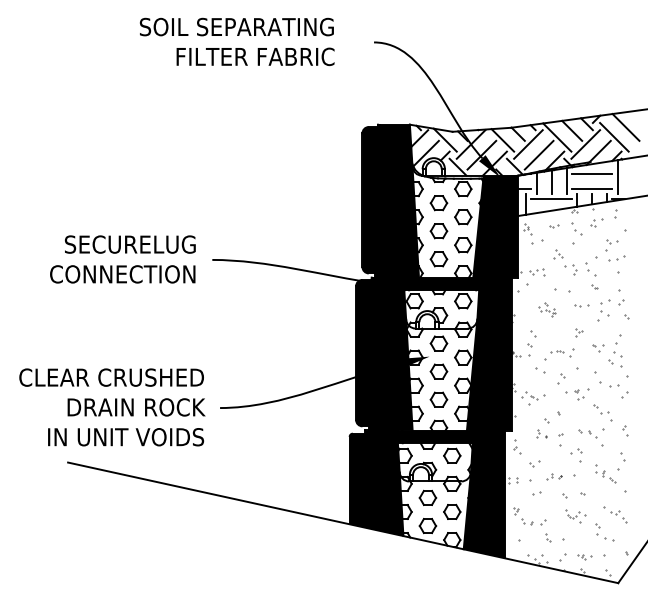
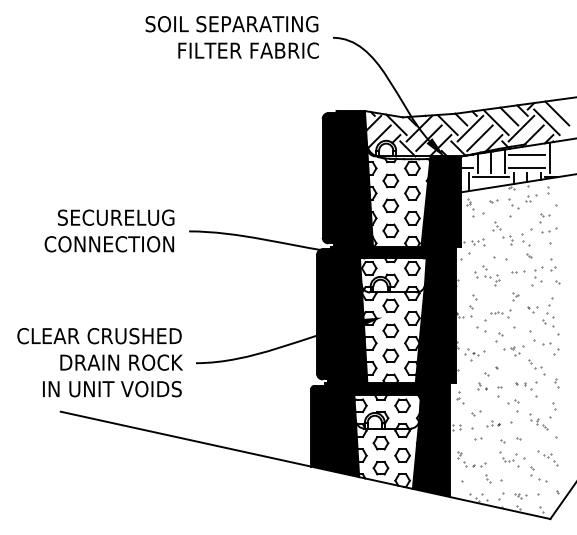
text: (236, 42) -> (231, 37), moved
part: (547, 309) -> (487, 275), size x1.67
part: (575, 516) -> (512, 459), size x1.43

